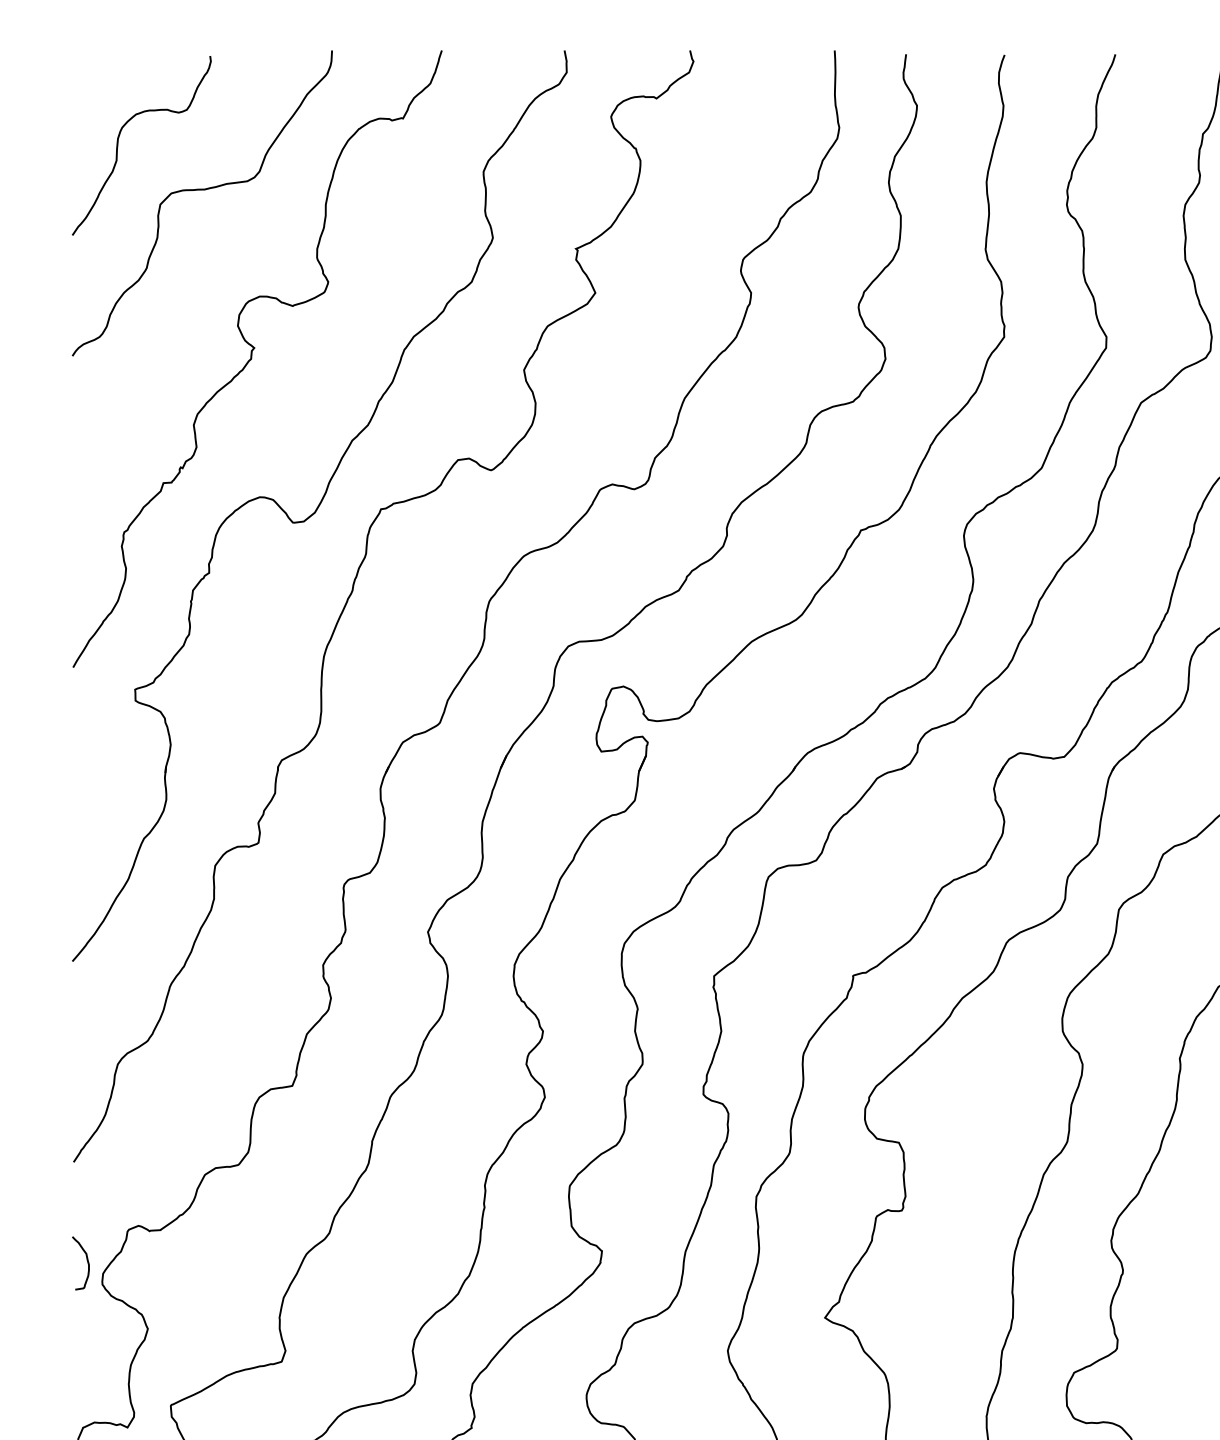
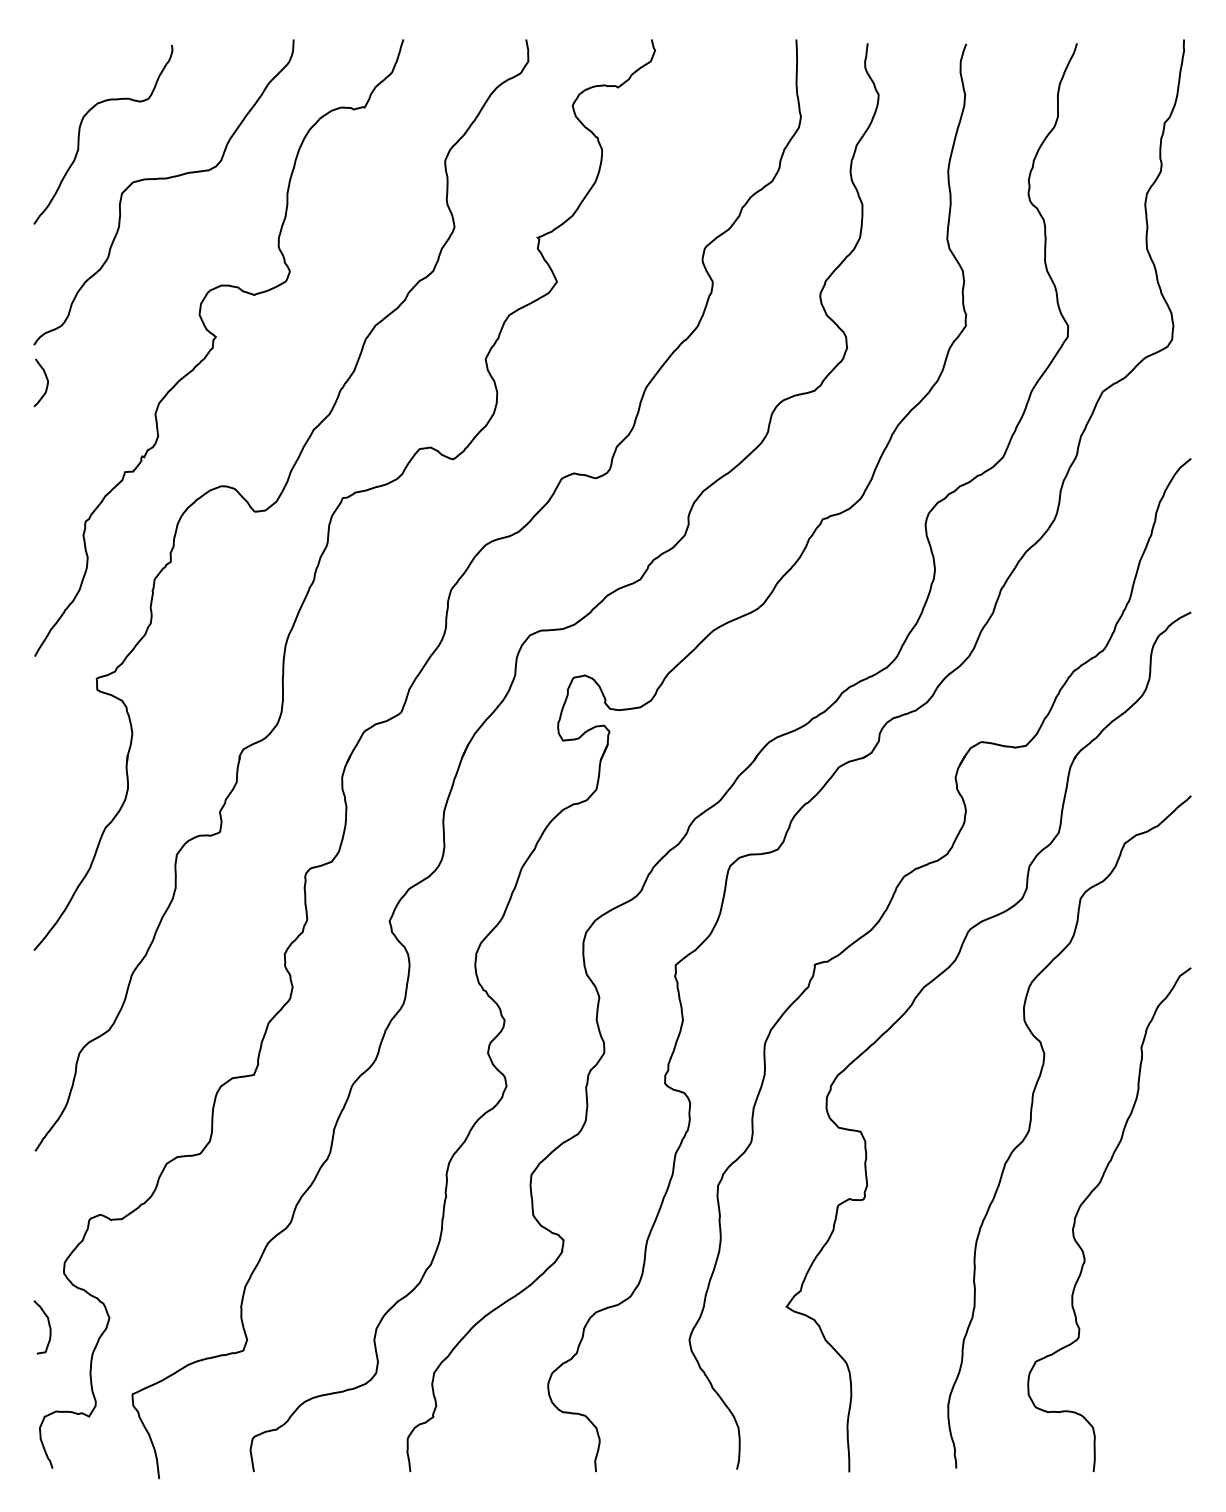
curve: (84, 391) -> (46, 380), added
curve: (86, 1261) -> (48, 1325), moved

